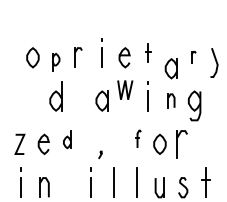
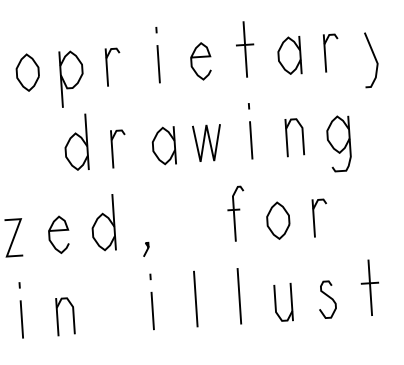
part: (148, 52) -> (245, 48), size x1.67
part: (193, 57) -> (331, 52), size x1.67
part: (55, 62) -> (70, 78), size x1.67
part: (170, 68) -> (287, 55), moved
line: (125, 89) -> (207, 142), moved
part: (78, 100) -> (119, 147), added
part: (171, 100) -> (294, 136), size x1.43
part: (138, 138) -> (237, 212), size x1.67
part: (66, 139) -> (101, 222), size x1.67
part: (182, 143) -> (320, 216), size x0.71
line: (100, 154) -> (146, 248), moved

